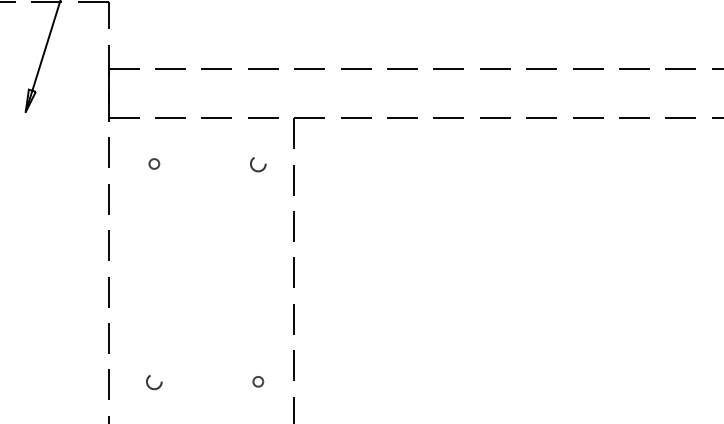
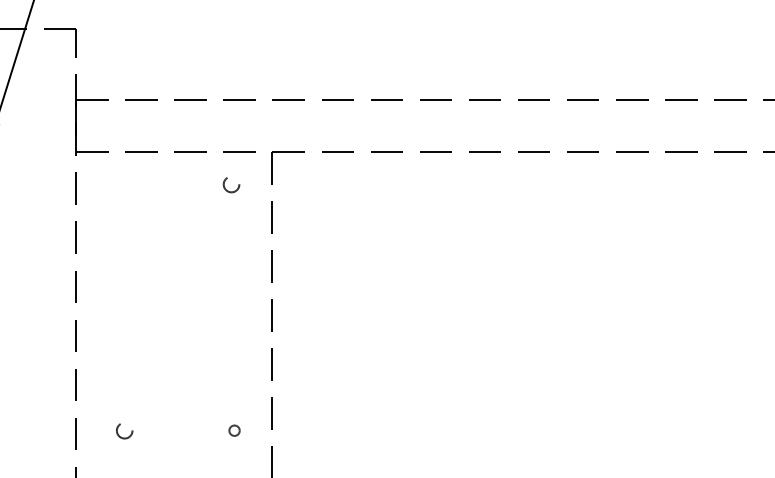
circle: (154, 163) -> (124, 200), removed
circle: (258, 164) -> (231, 185), moved

